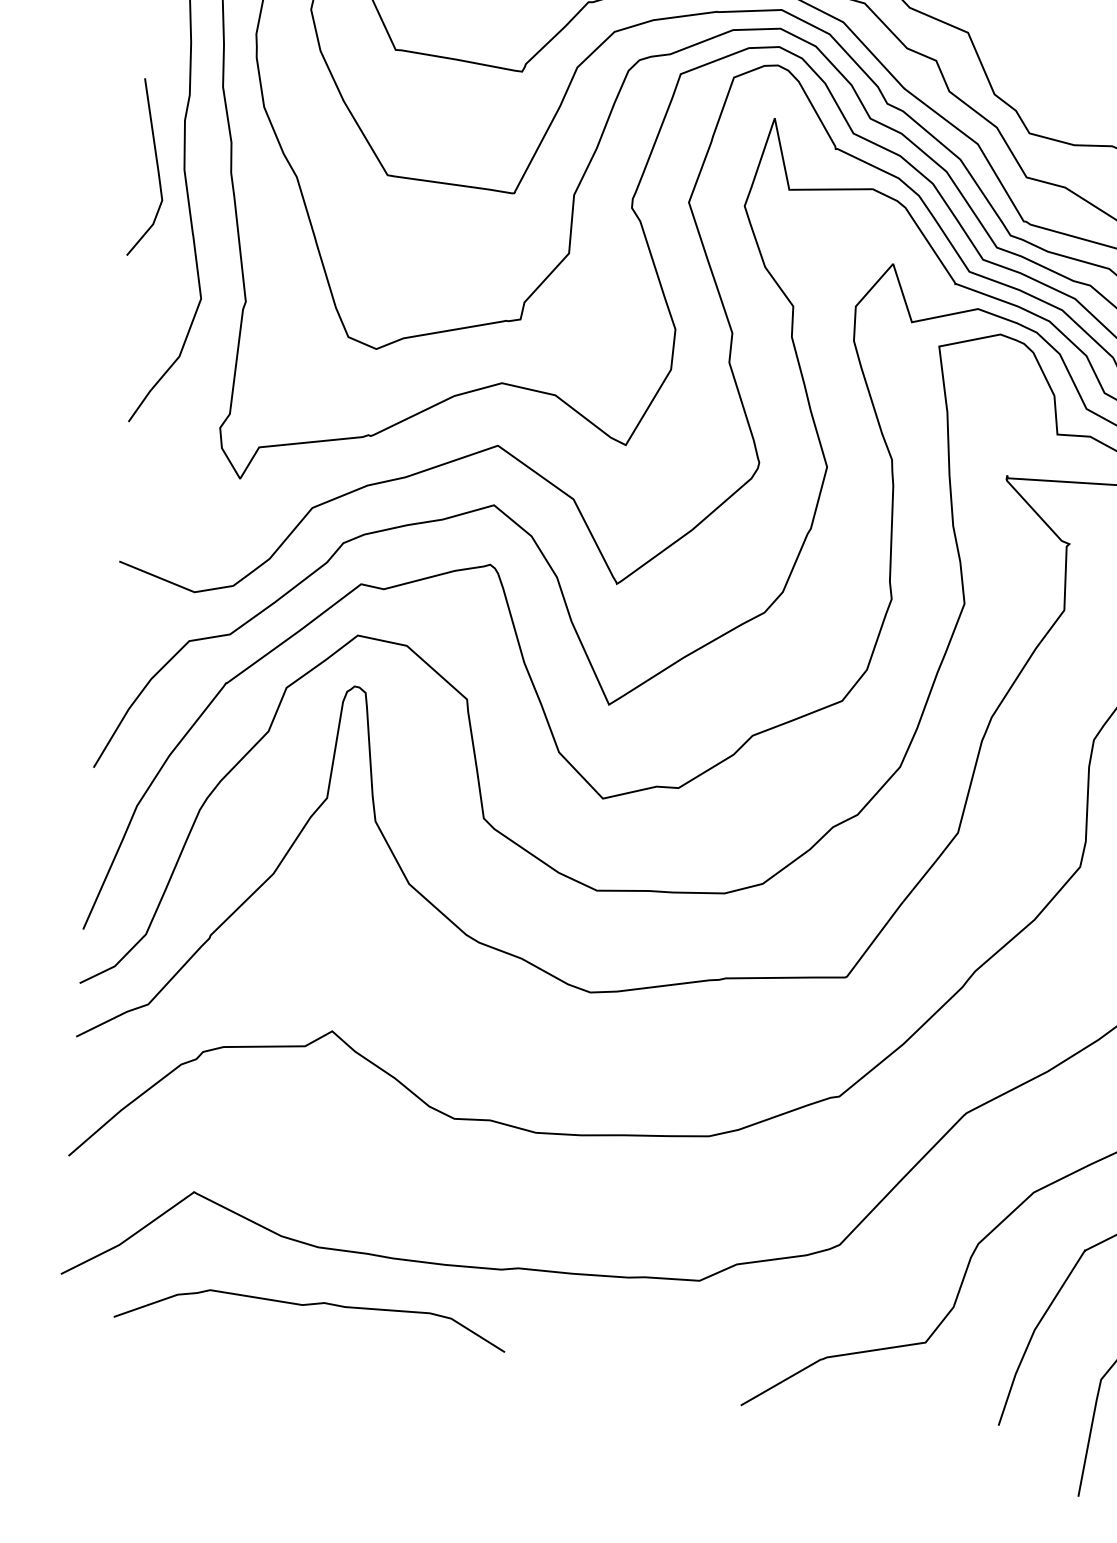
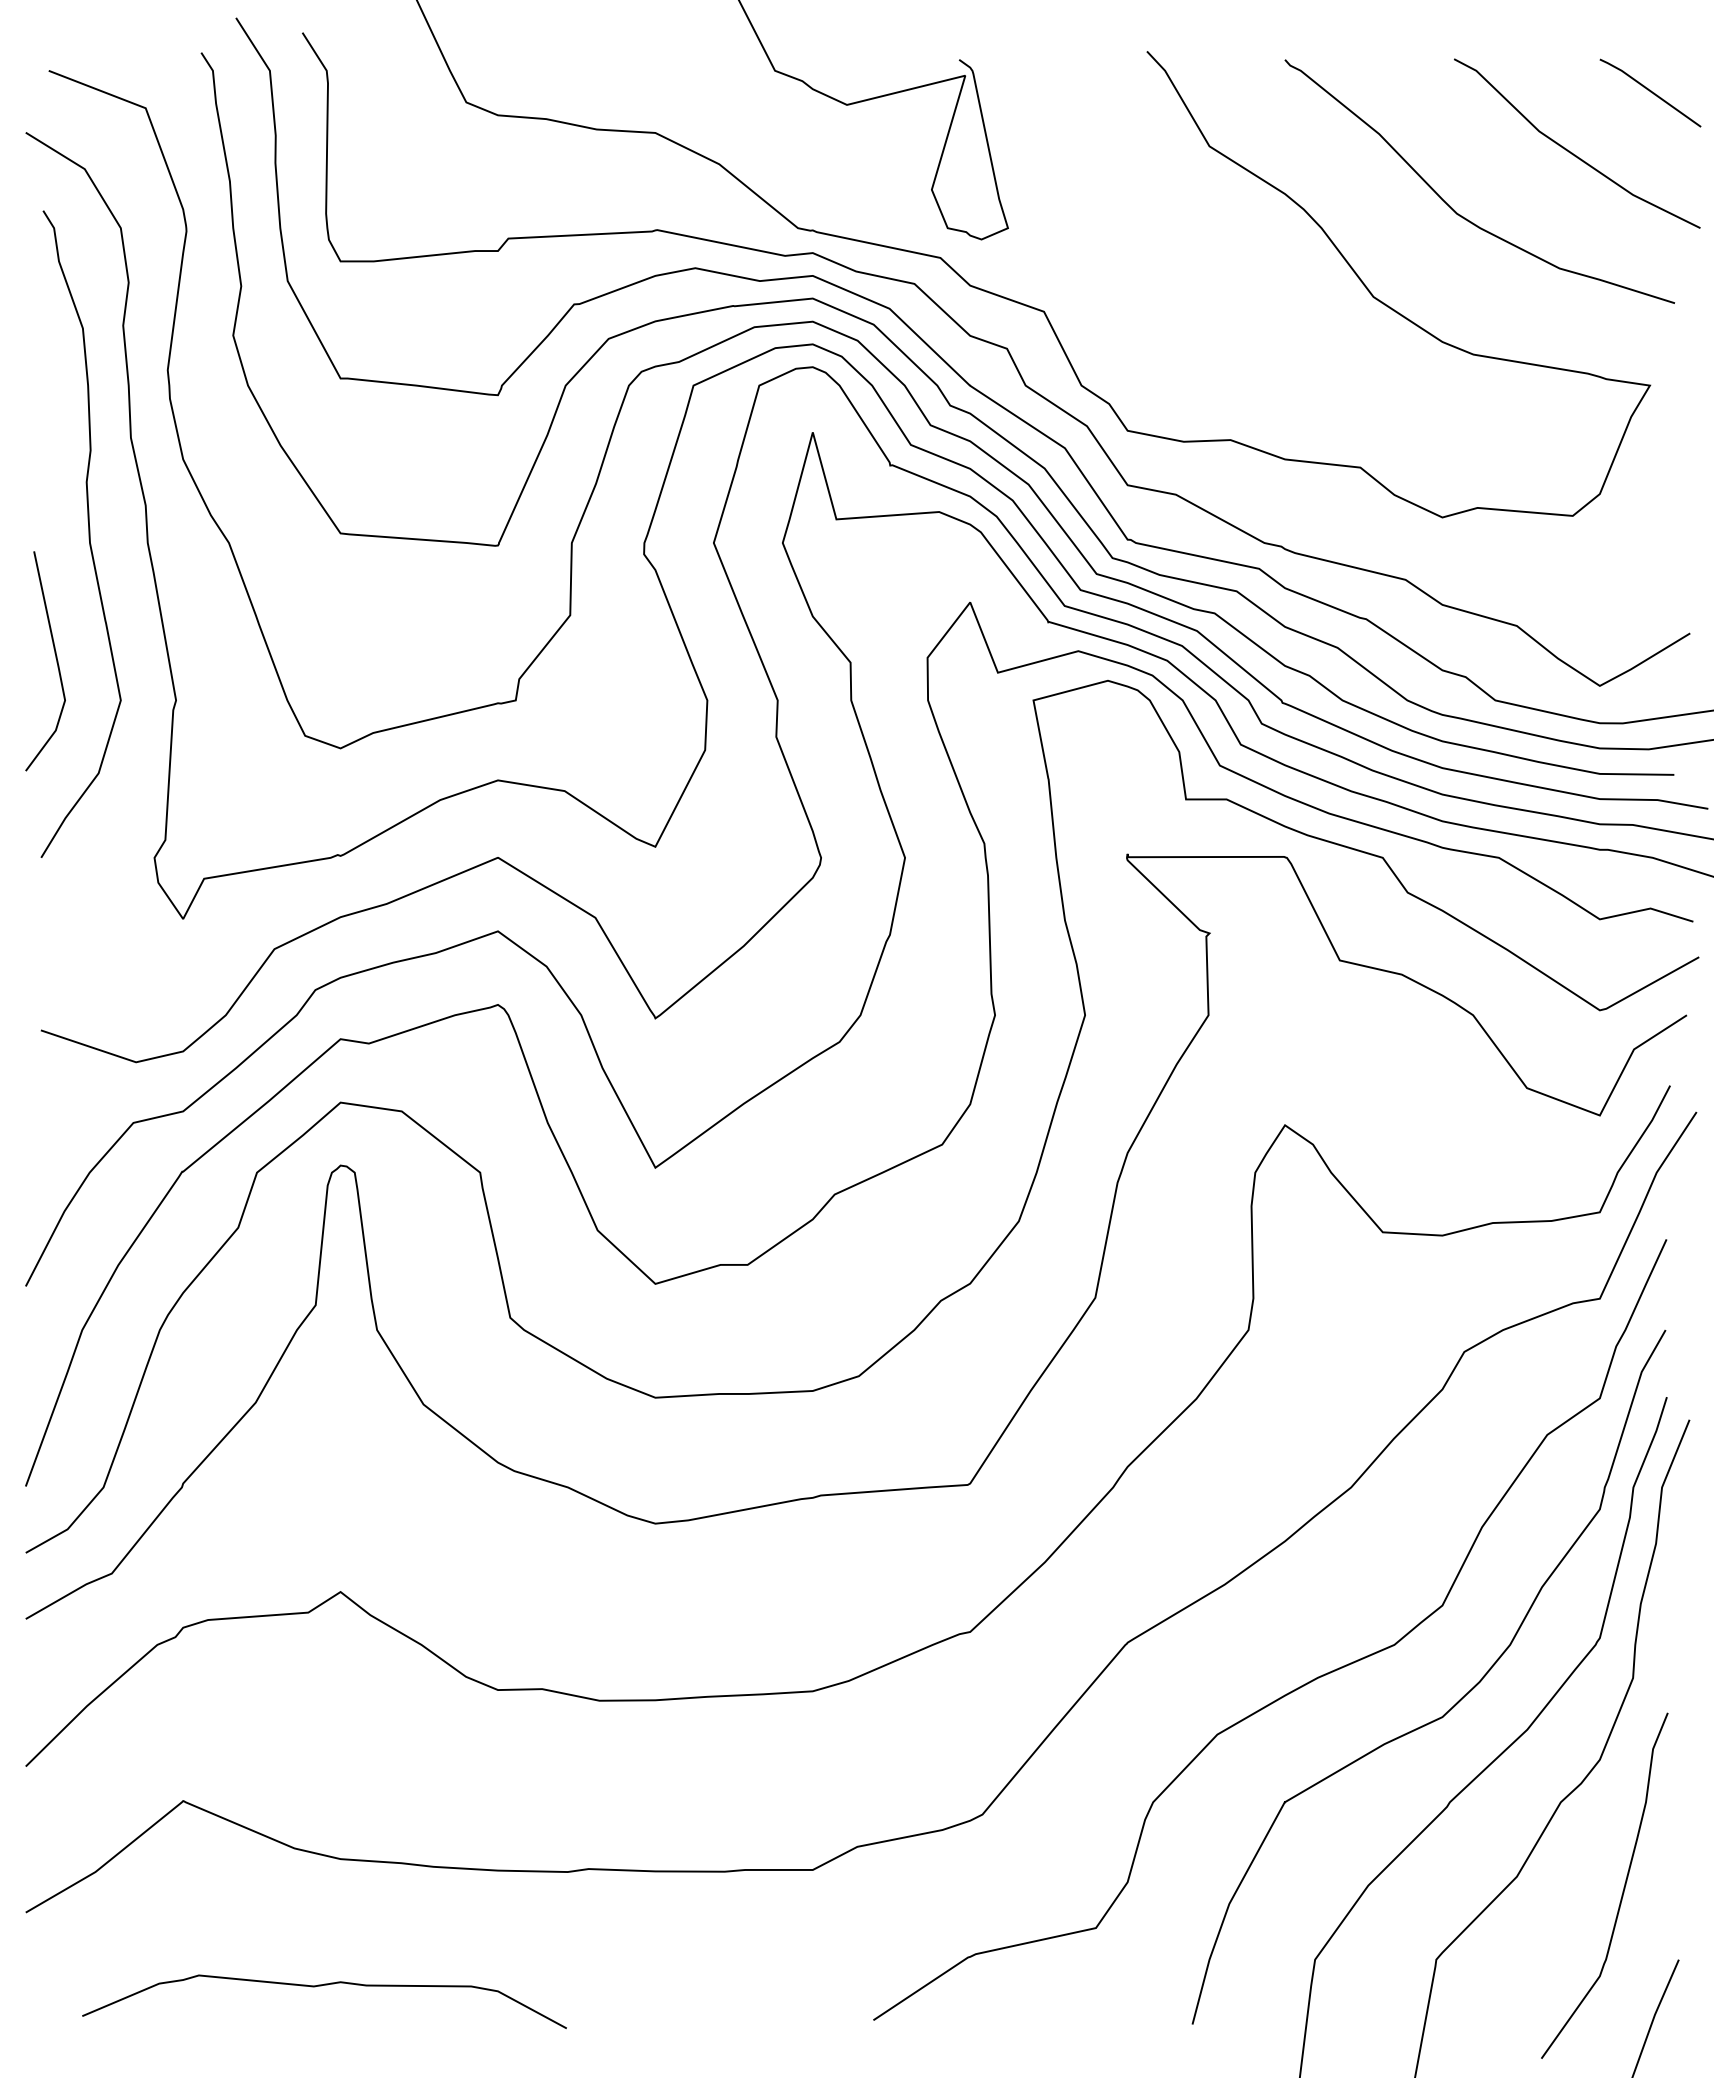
line: (156, 166) -> (55, 658), moved
curve: (308, 1305) -> (321, 1986), moved

